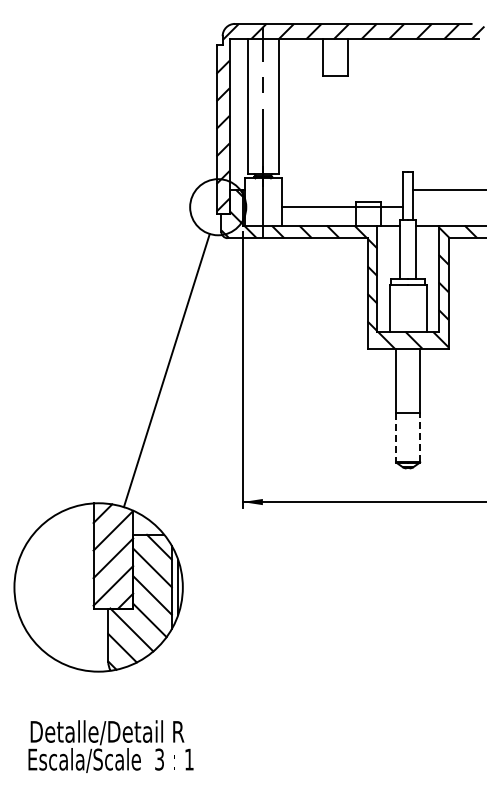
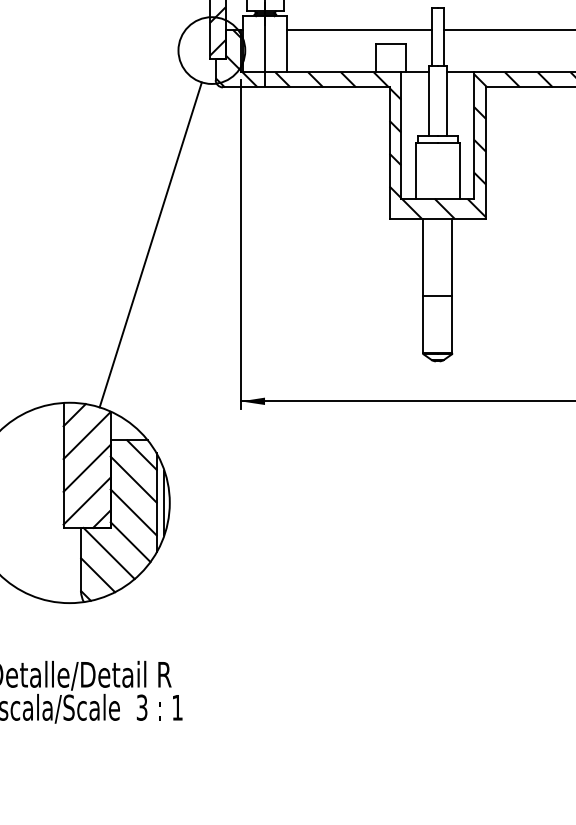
line: (342, 206) -> (359, 29), moved
line: (420, 436) -> (452, 323), dashed -> solid
line: (395, 437) -> (422, 324), dashed -> solid

